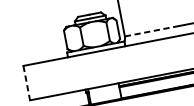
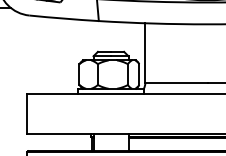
line: (152, 31) -> (176, 83), dashed -> solid
line: (26, 82) -> (27, 113), dashed -> solid

